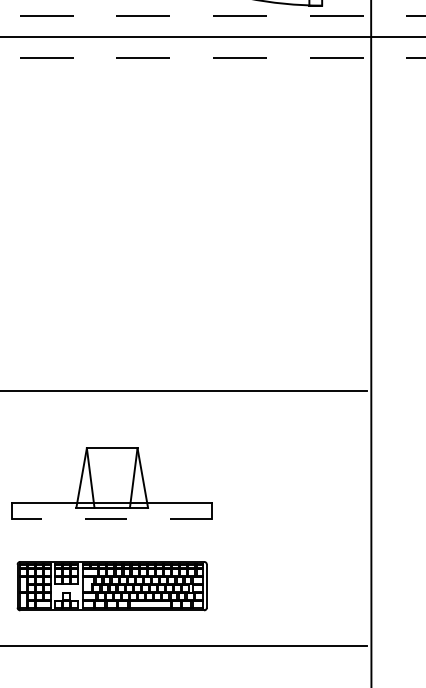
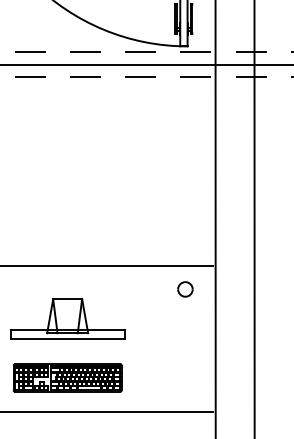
part: (318, 431) -> (185, 289), added
line: (111, 518) -> (67, 339), dashed -> solid

